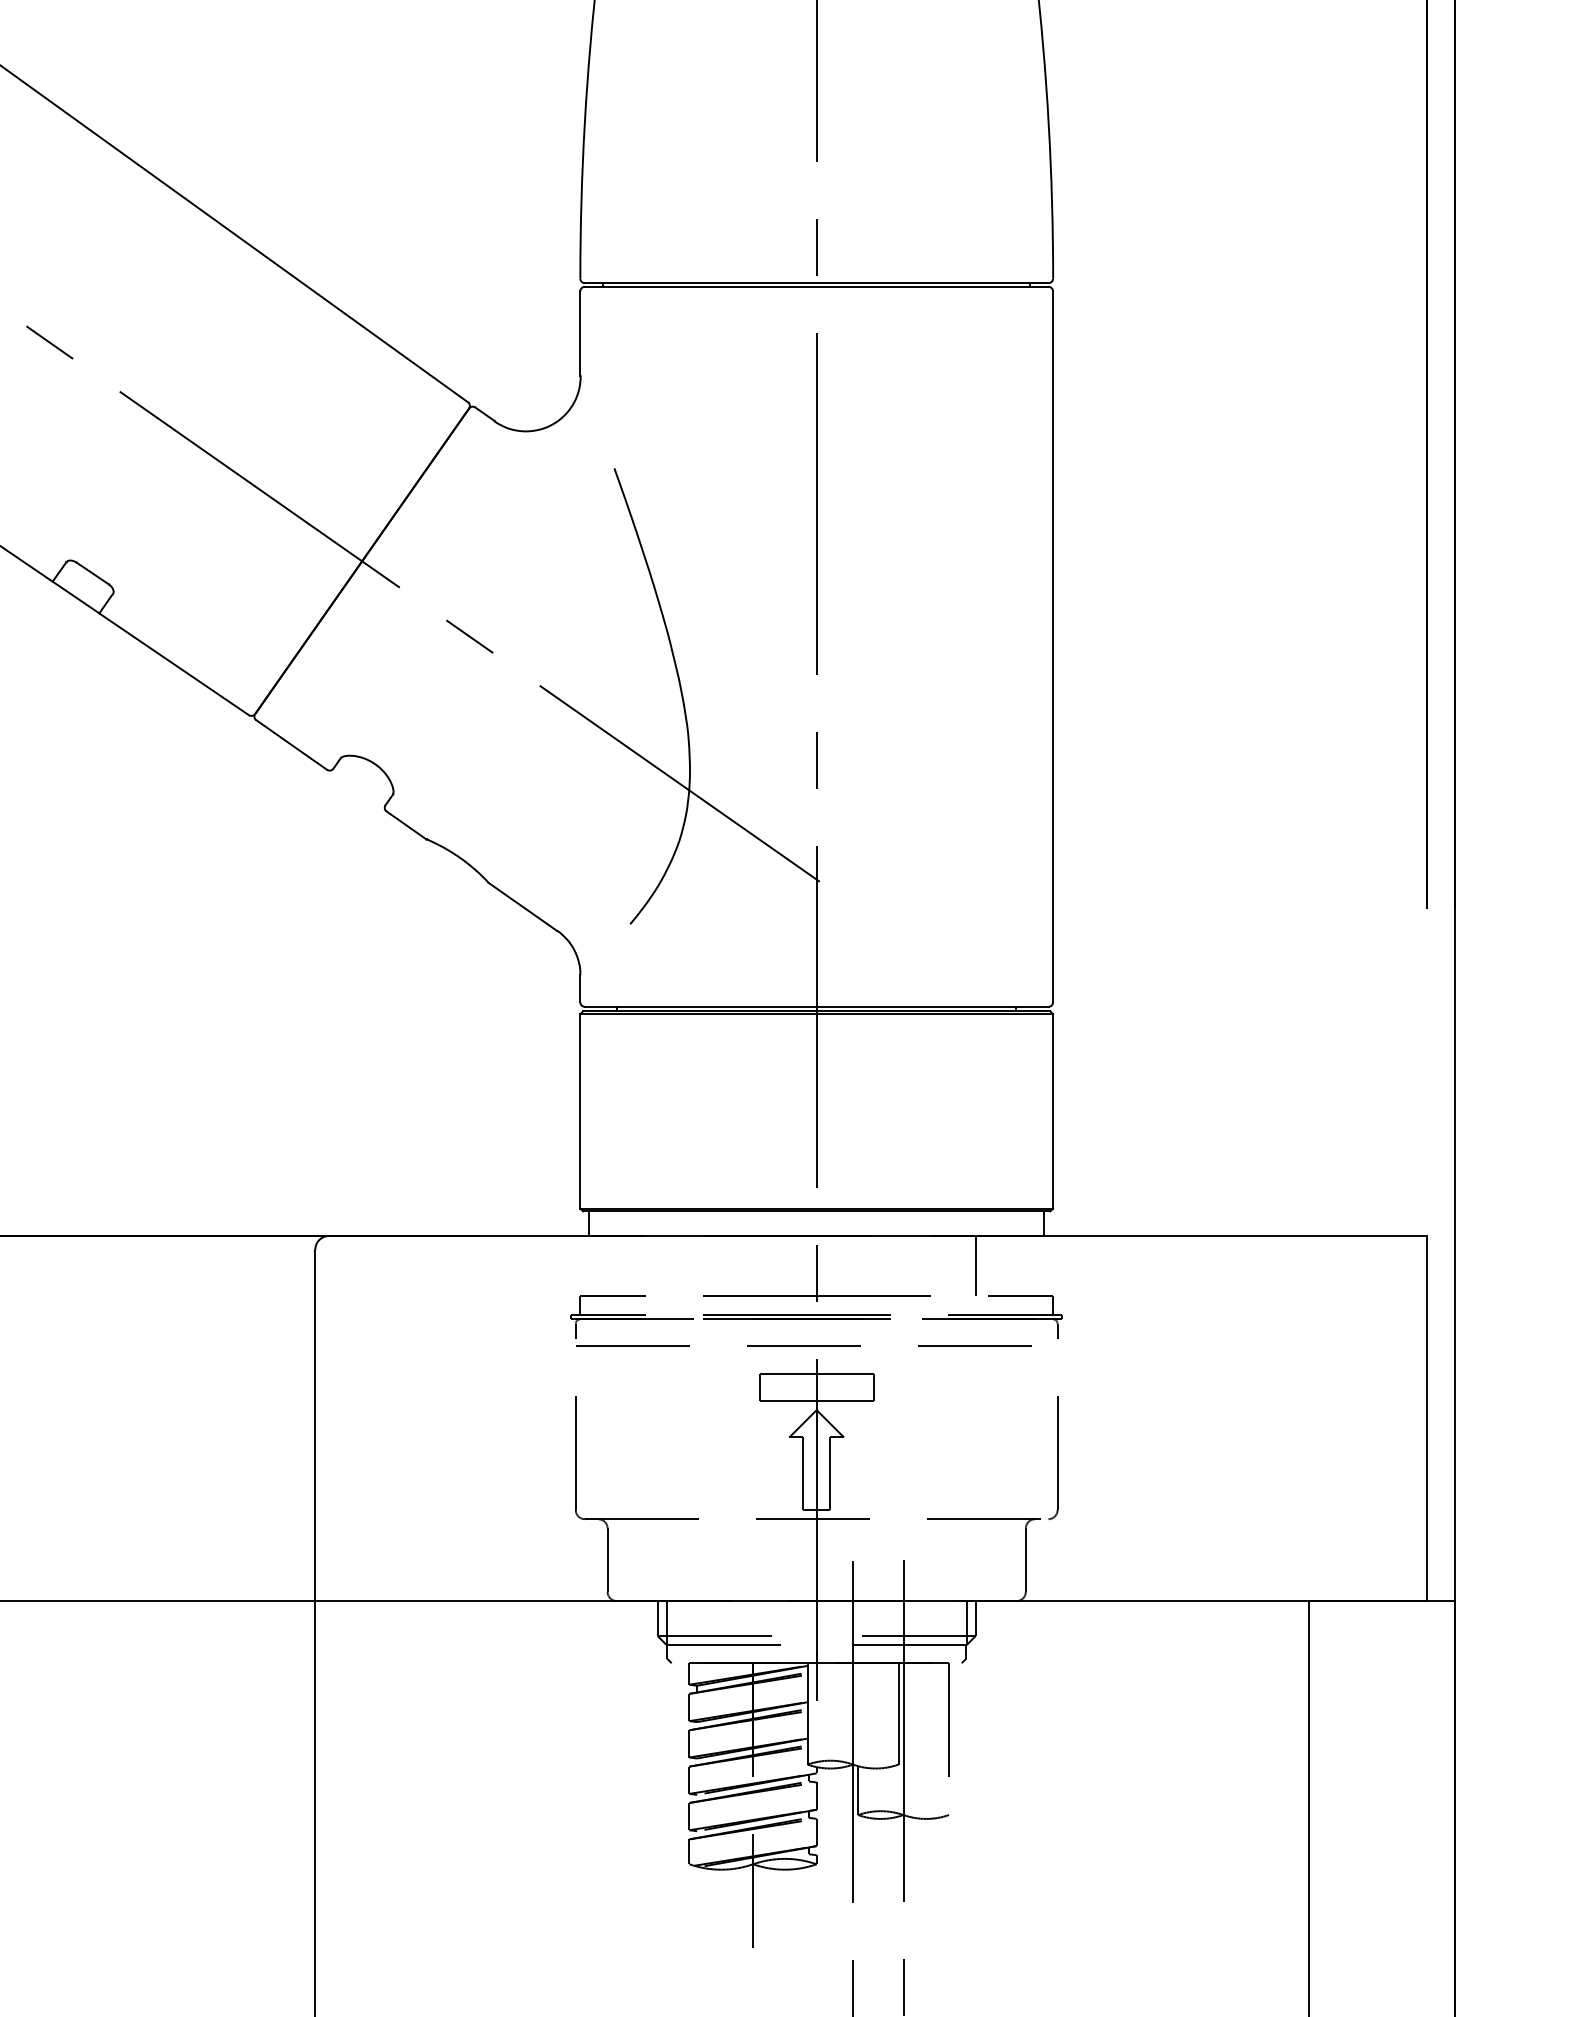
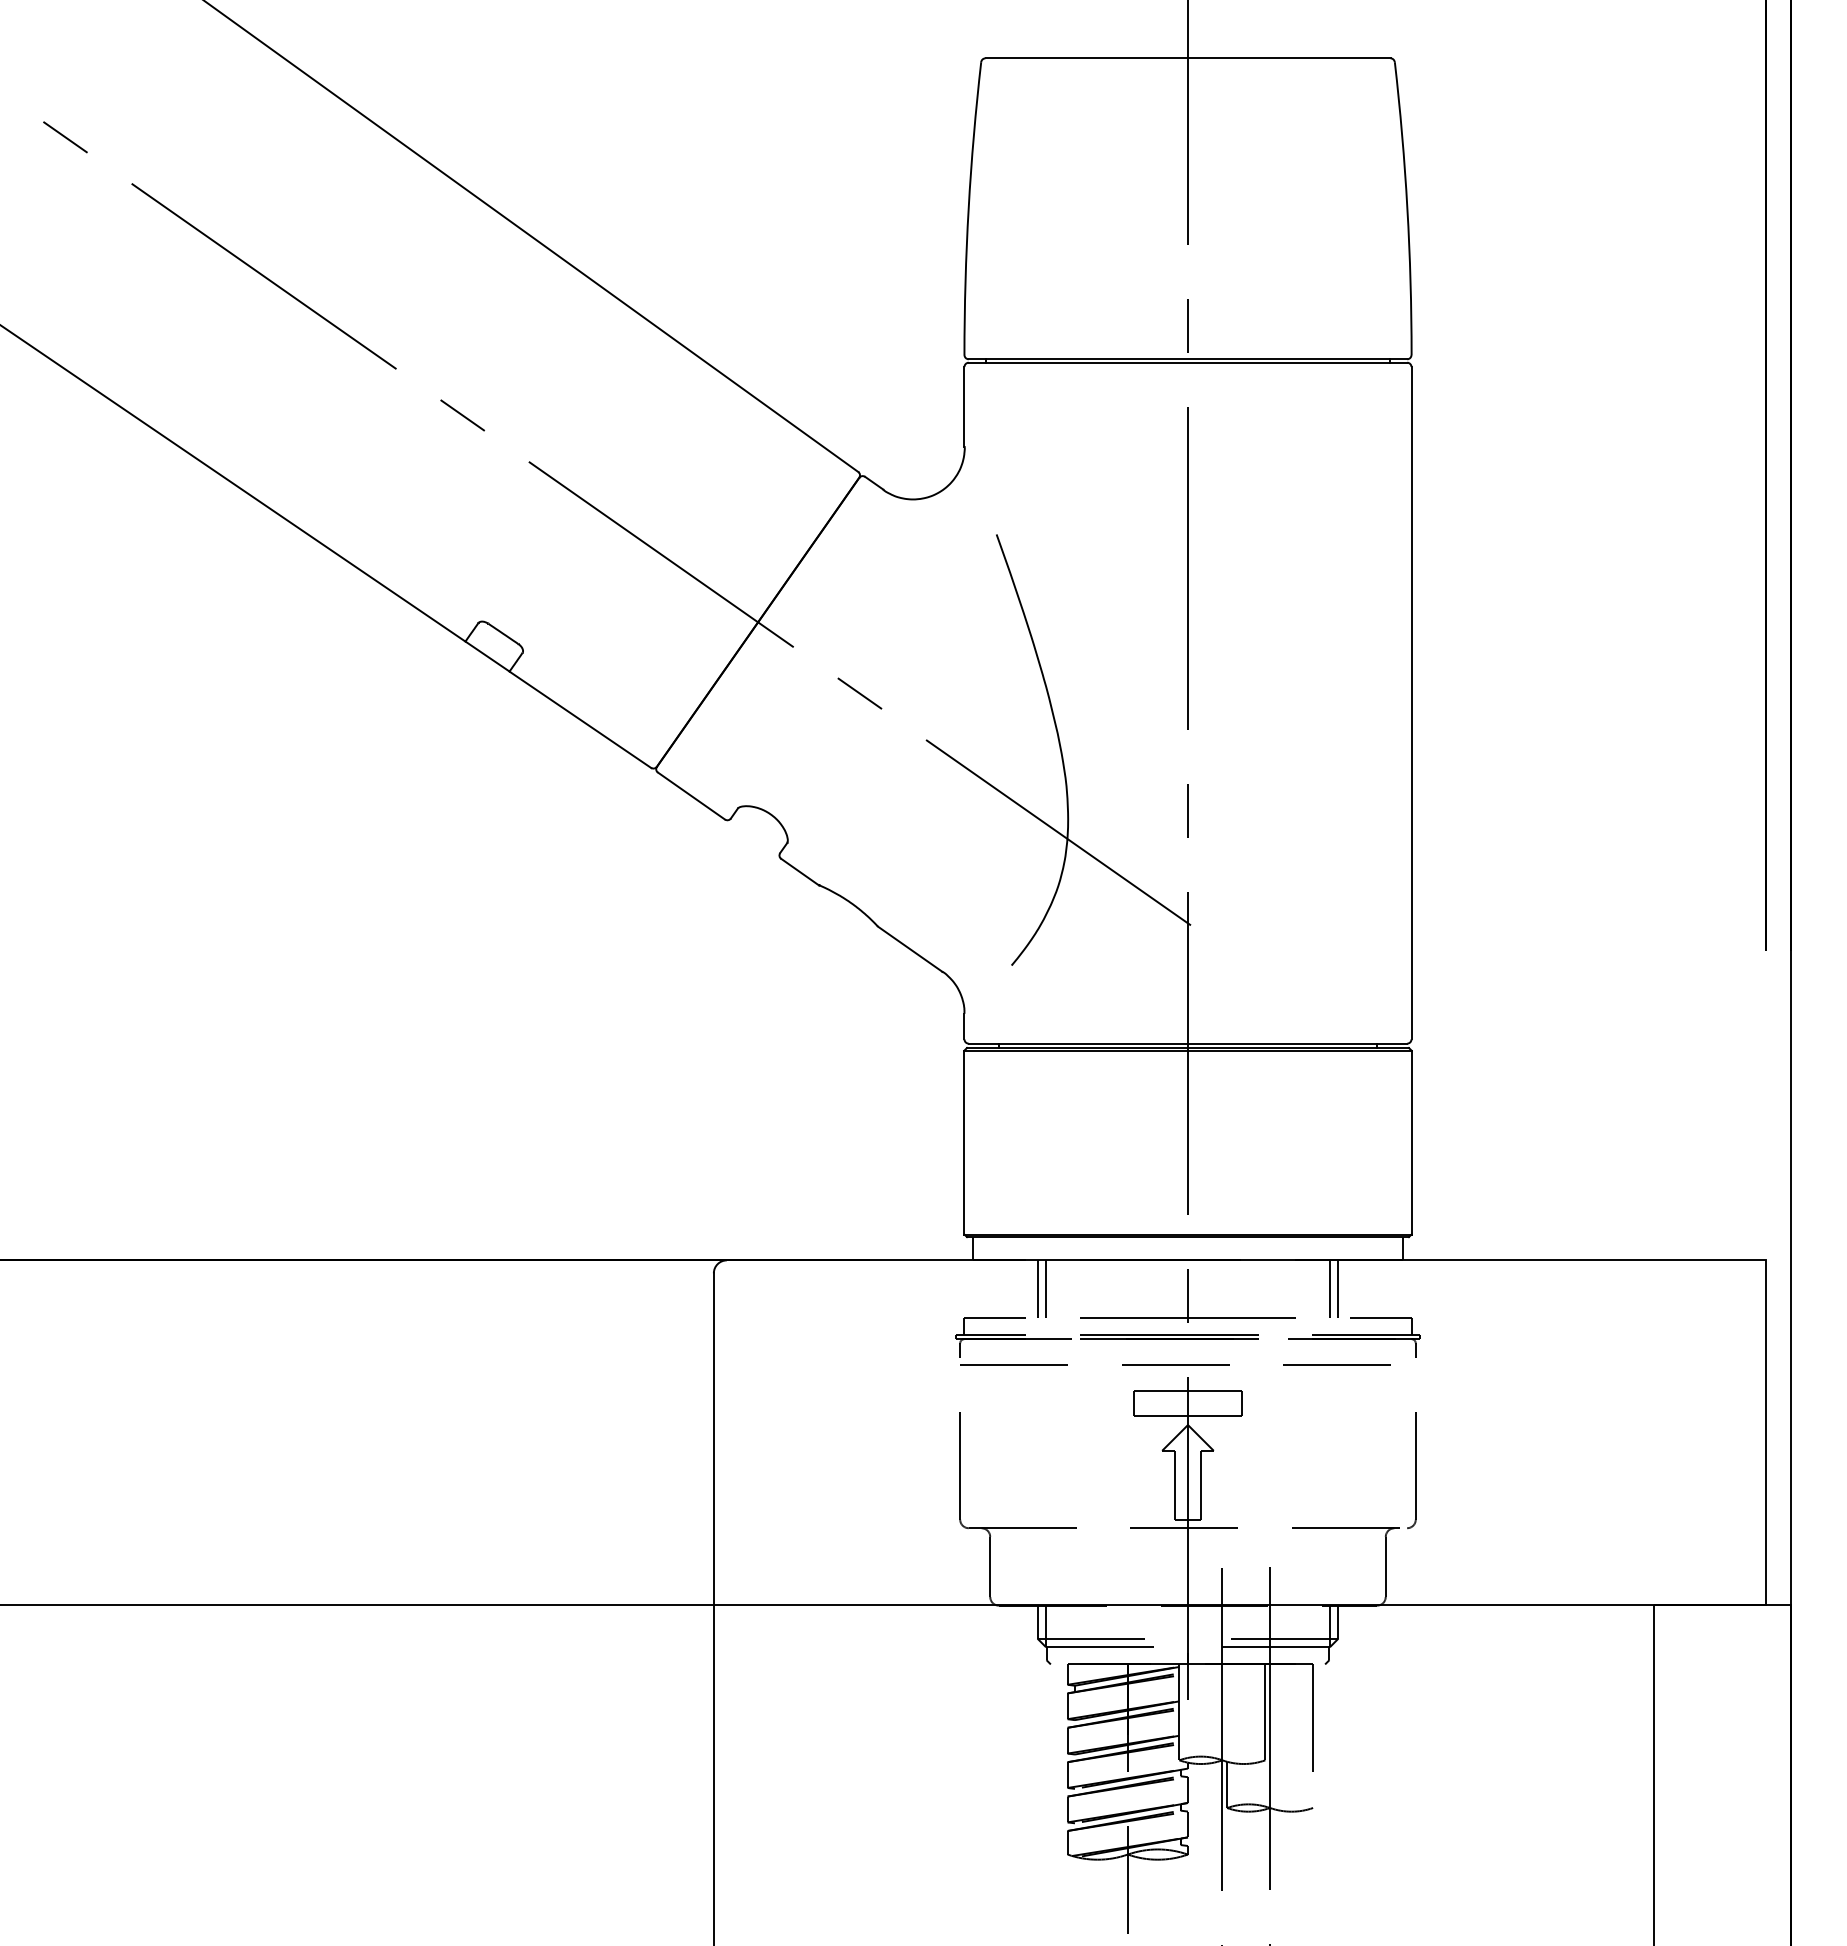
line: (657, 1265) -> (1037, 1288), added
line: (667, 1265) -> (1046, 1288), added
line: (966, 1265) -> (1329, 1288), added

